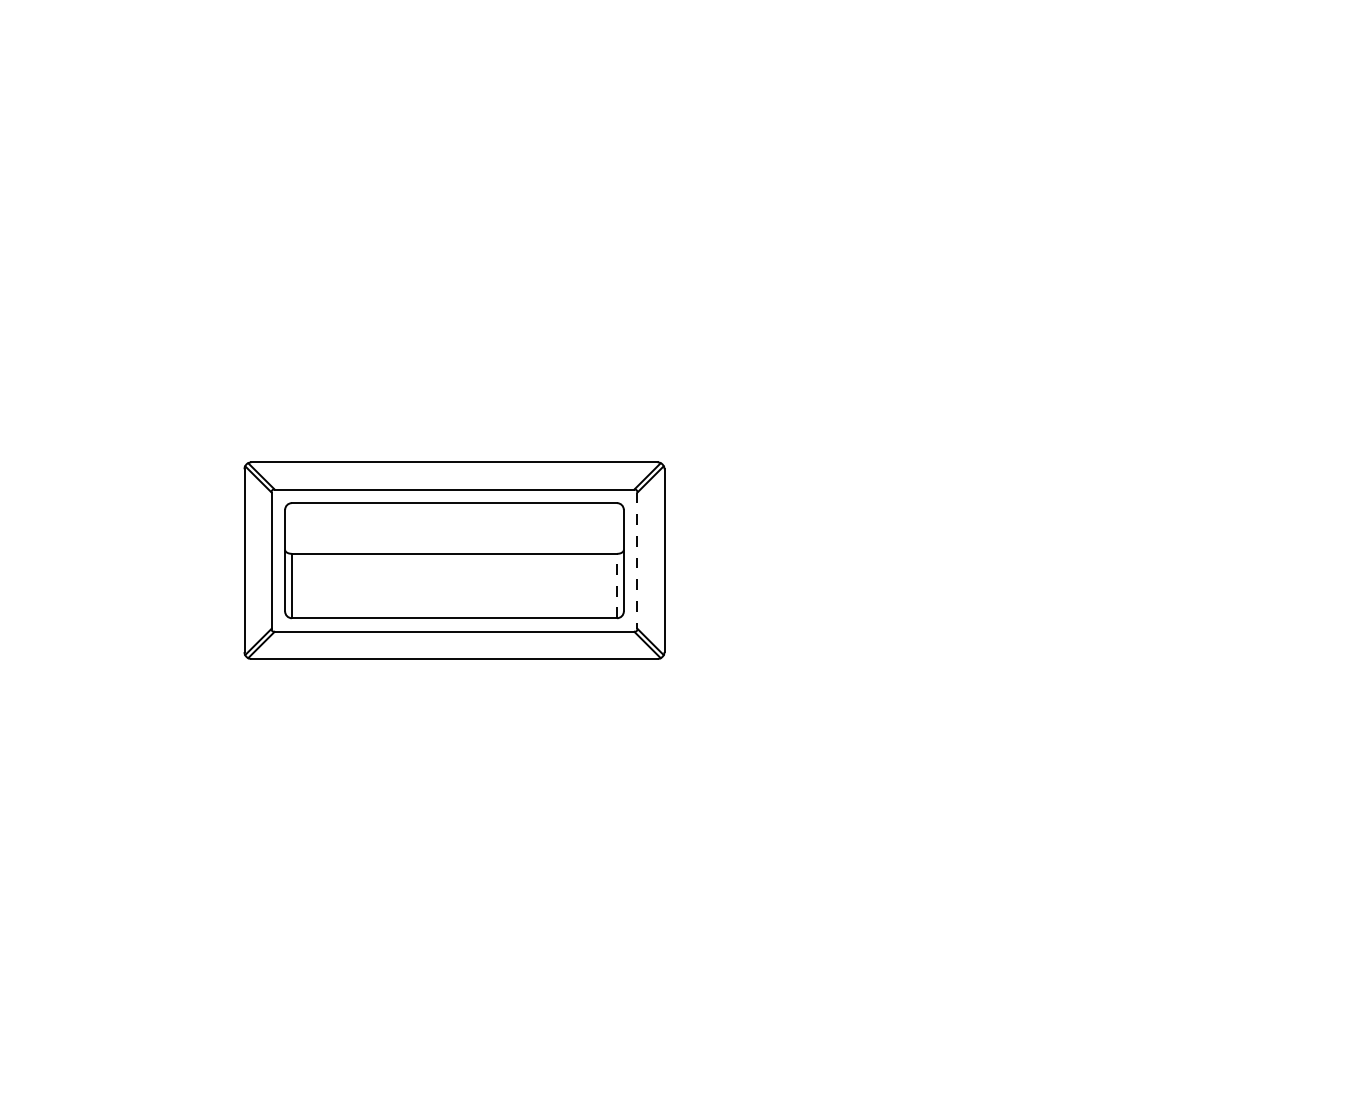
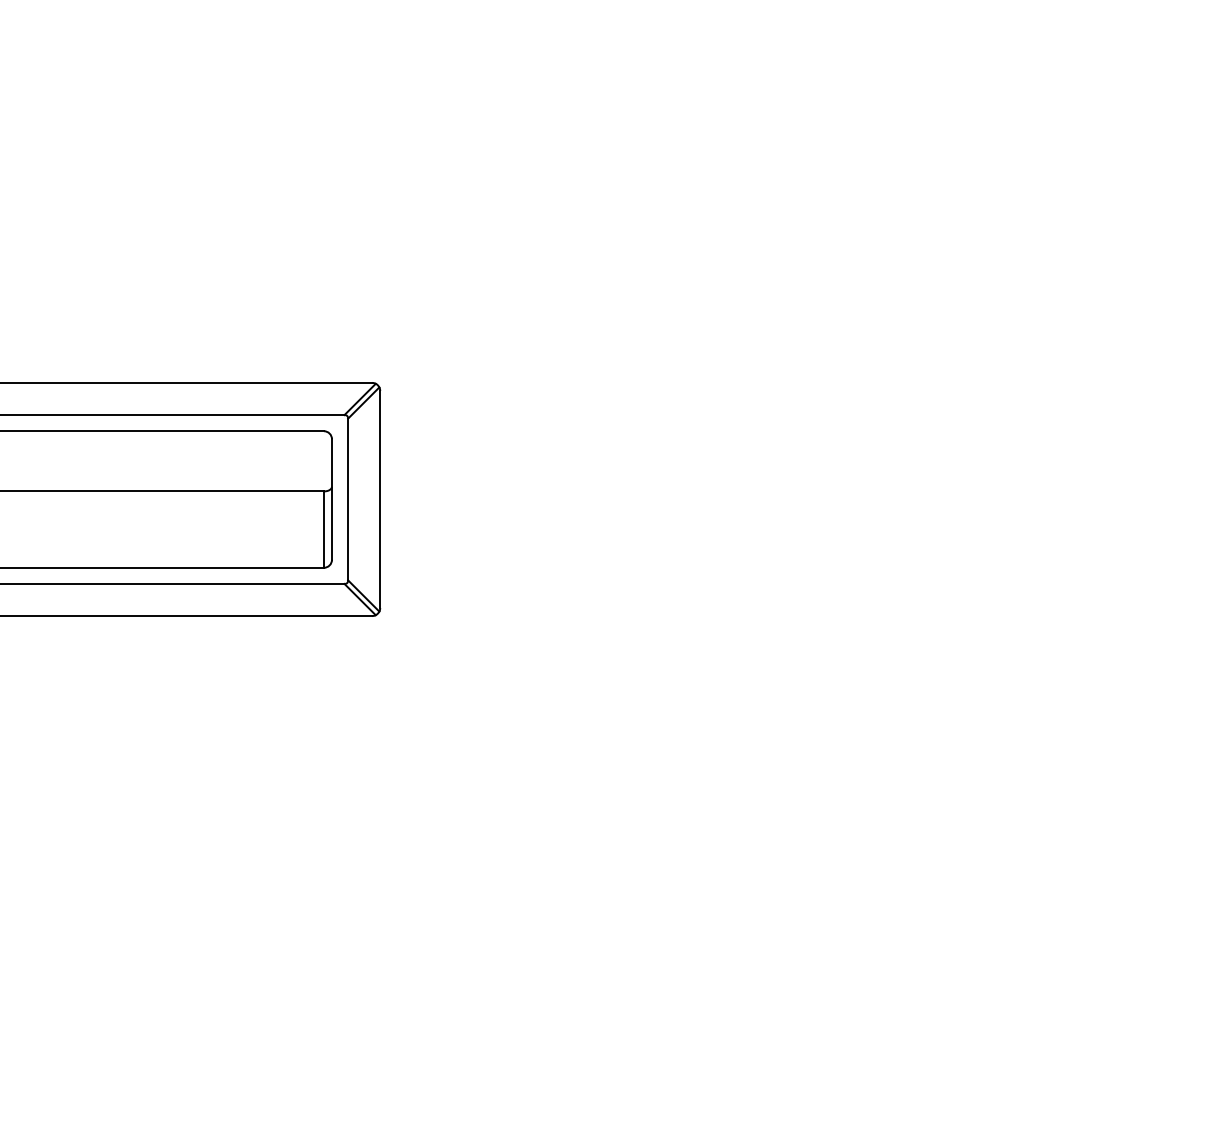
line: (637, 561) -> (348, 500), dashed -> solid
line: (617, 585) -> (324, 528), dashed -> solid

